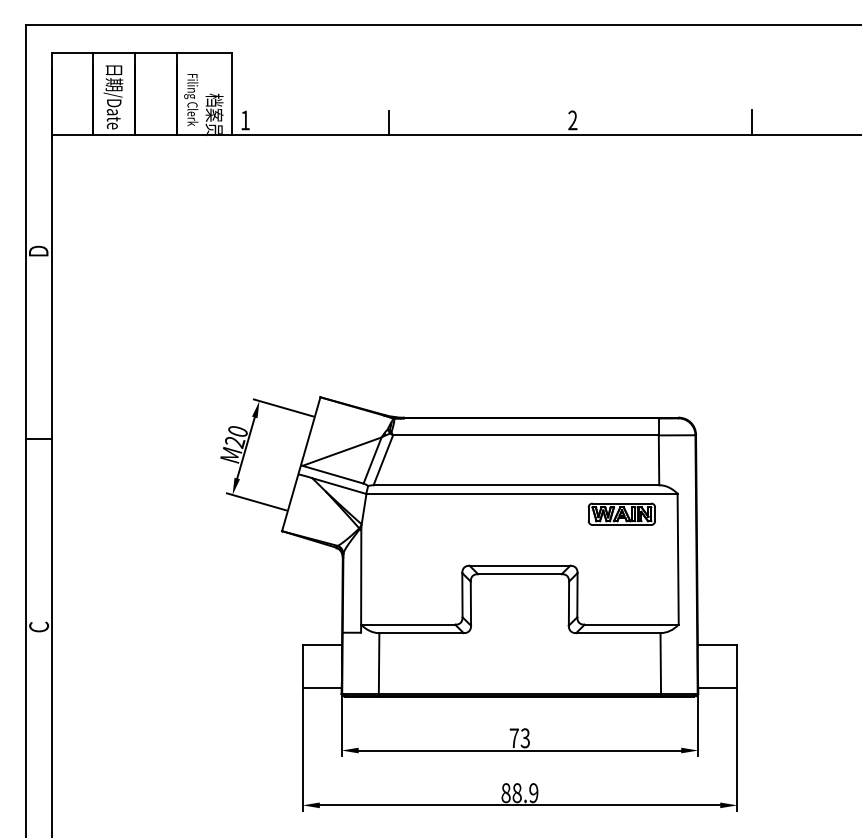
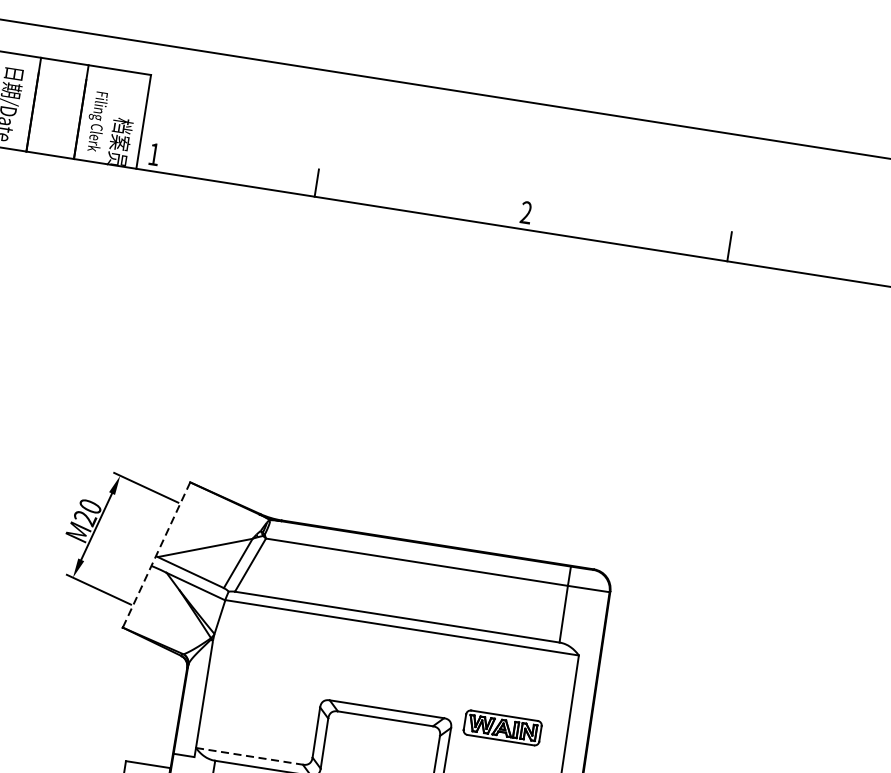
line: (301, 464) -> (156, 555), solid -> dashed
part: (621, 513) -> (502, 727), moved
line: (408, 624) -> (249, 756), solid -> dashed

